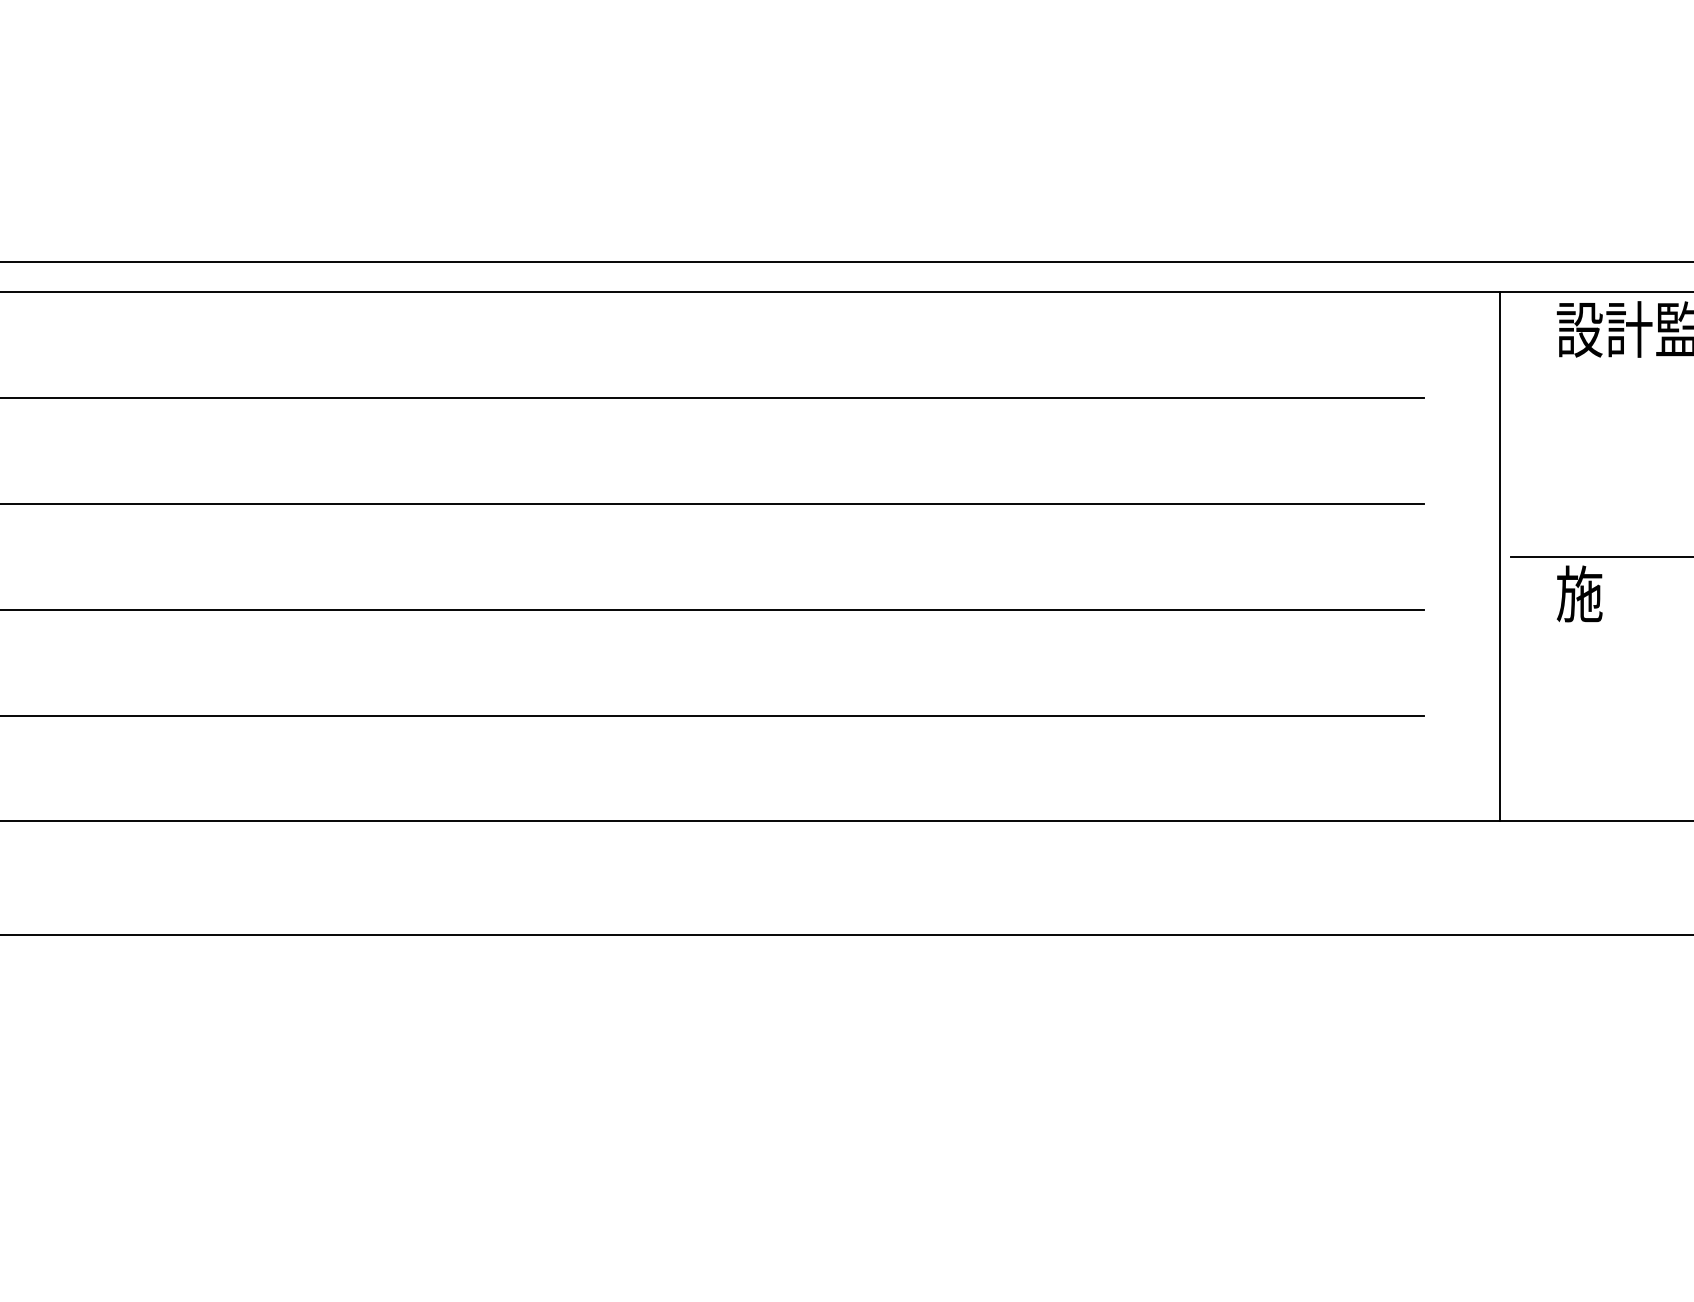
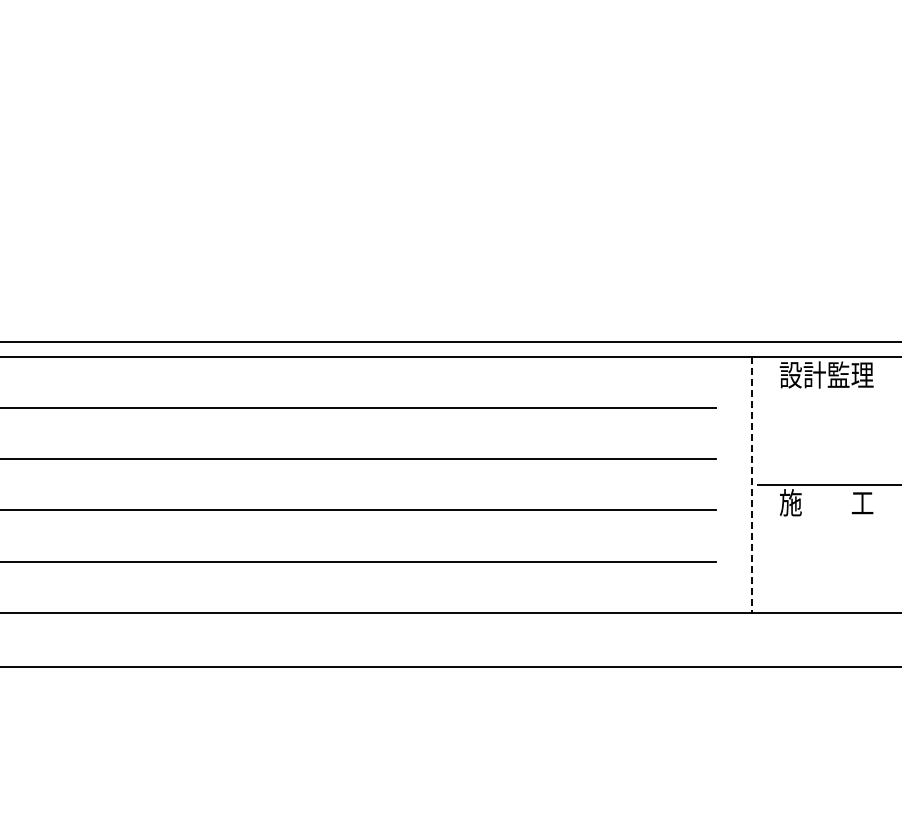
line: (1500, 556) -> (752, 484), solid -> dashed

